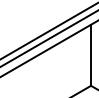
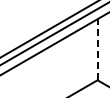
line: (90, 55) -> (97, 49), solid -> dashed

